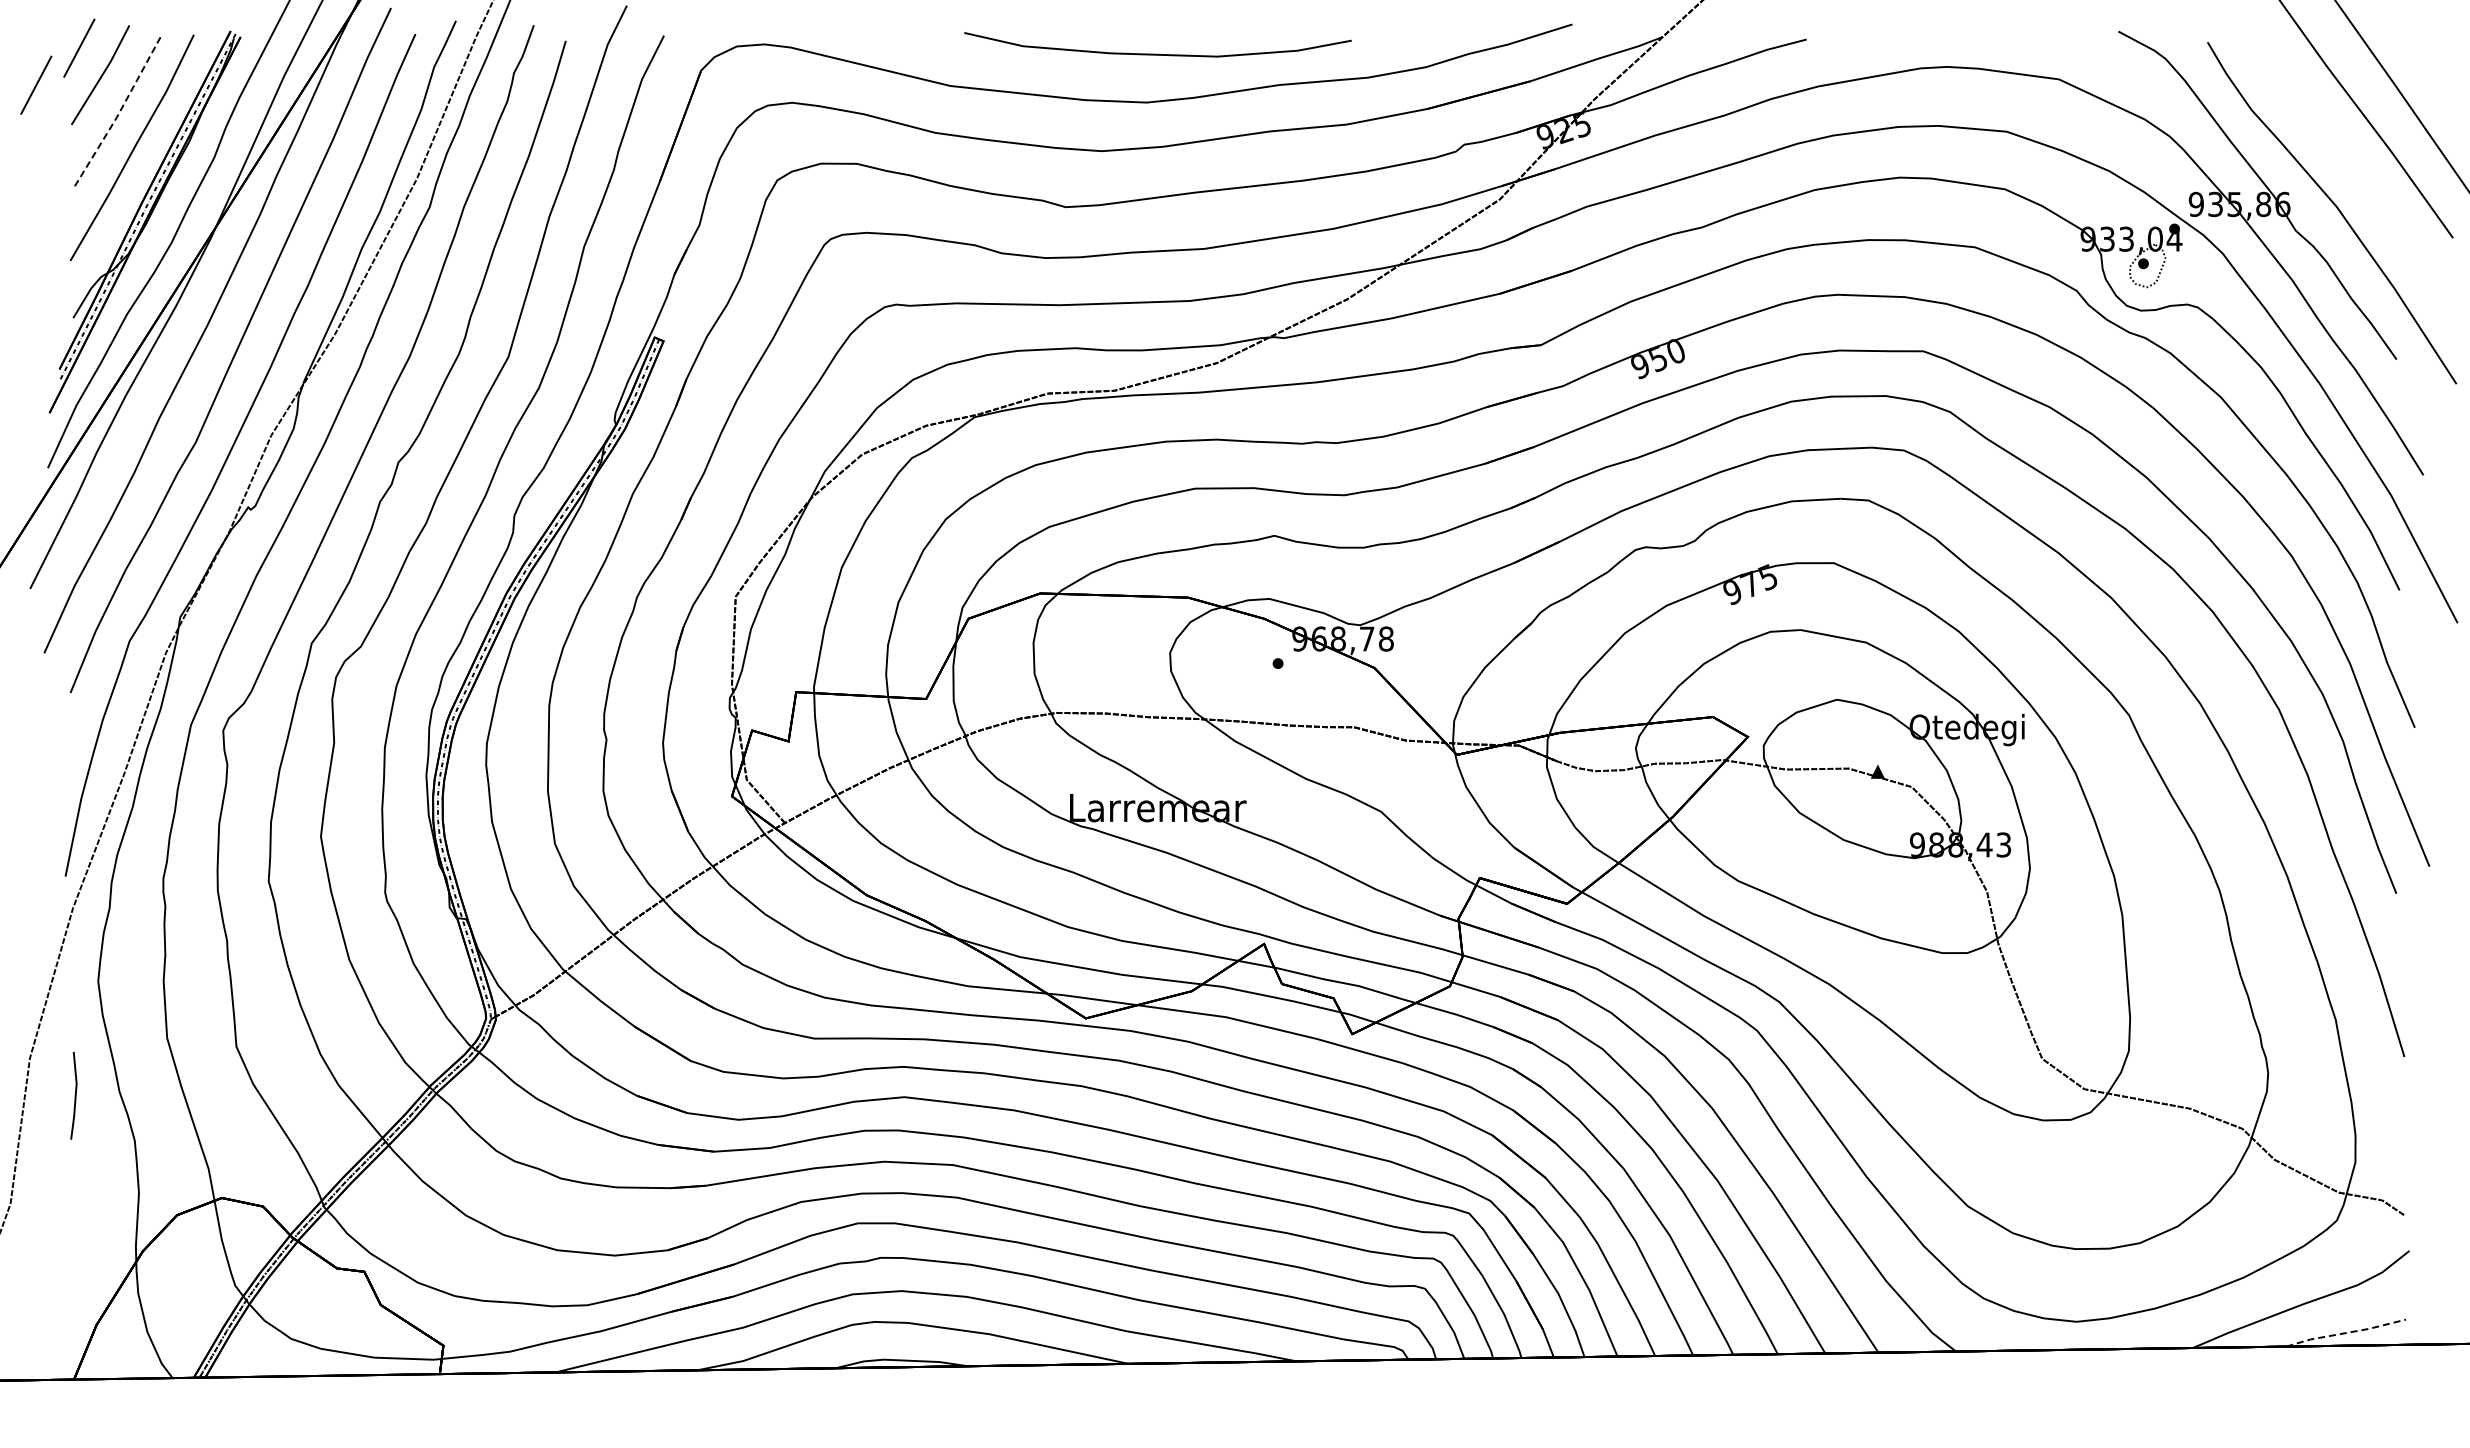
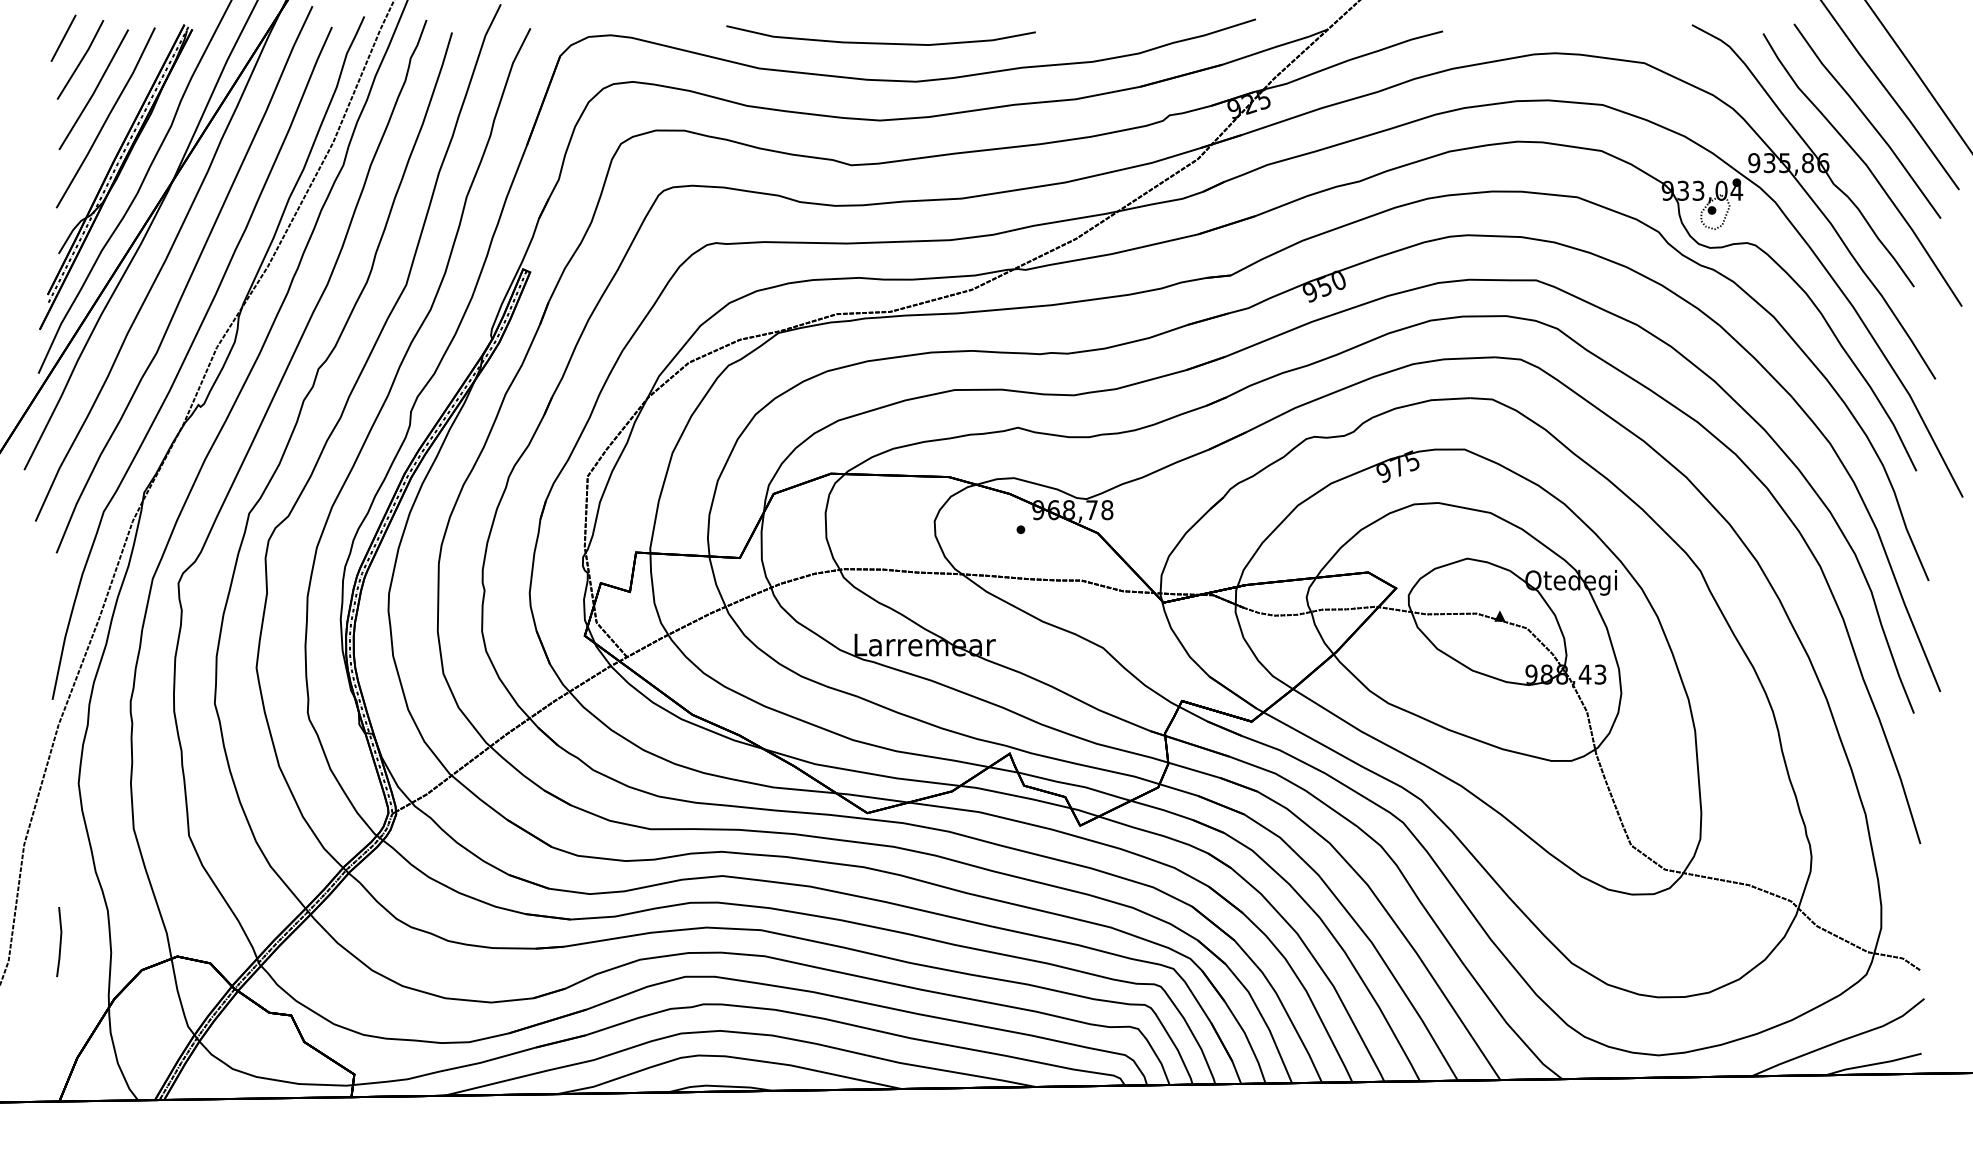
curve: (1157, 53) -> (880, 42), moved
line: (36, 84) -> (29, 67), removed
line: (118, 114) -> (94, 91), dashed -> solid
curve: (2338, 151) -> (1867, 120), added
line: (74, 1095) -> (59, 941), moved
line: (2345, 1333) -> (1873, 1064), dashed -> solid

